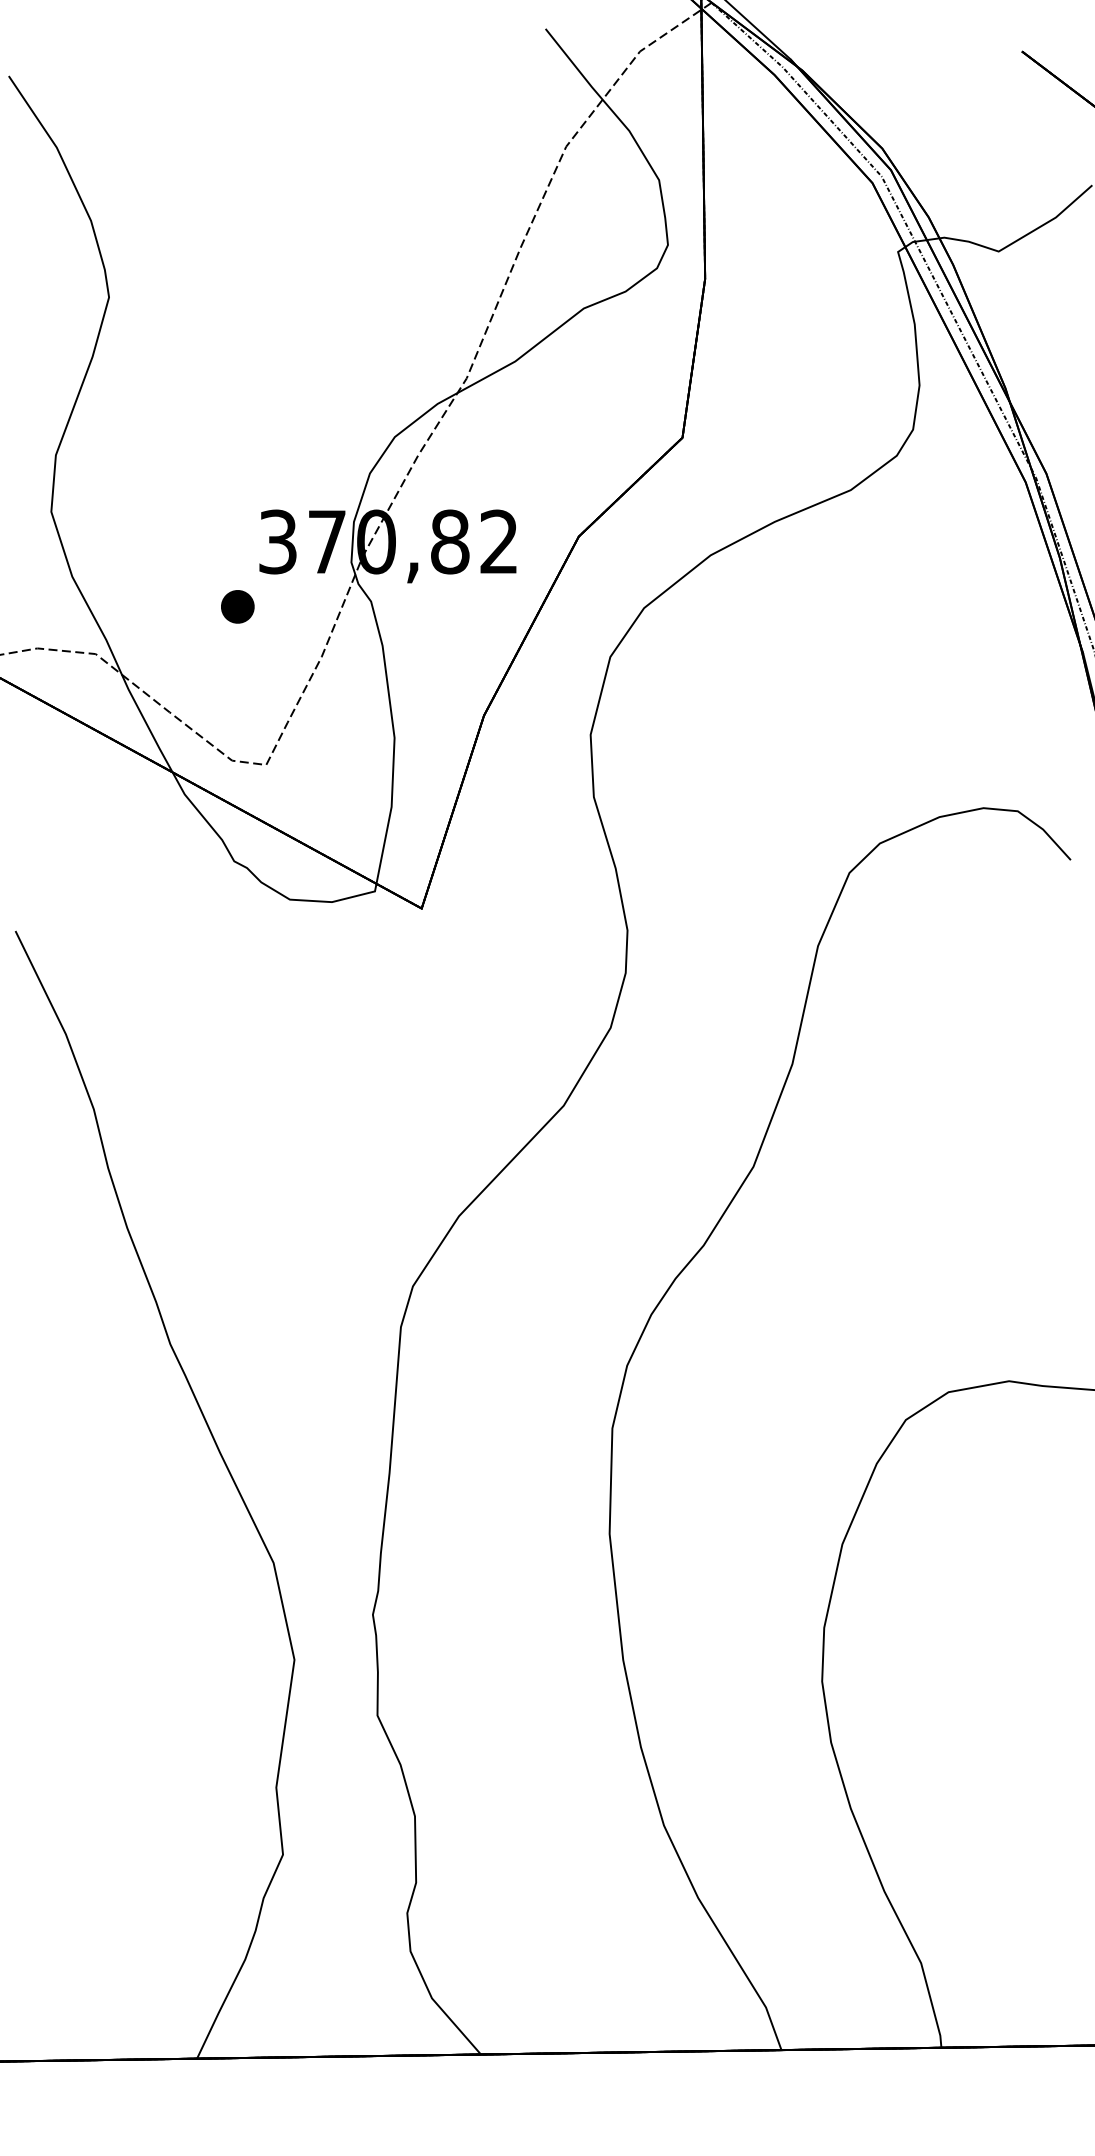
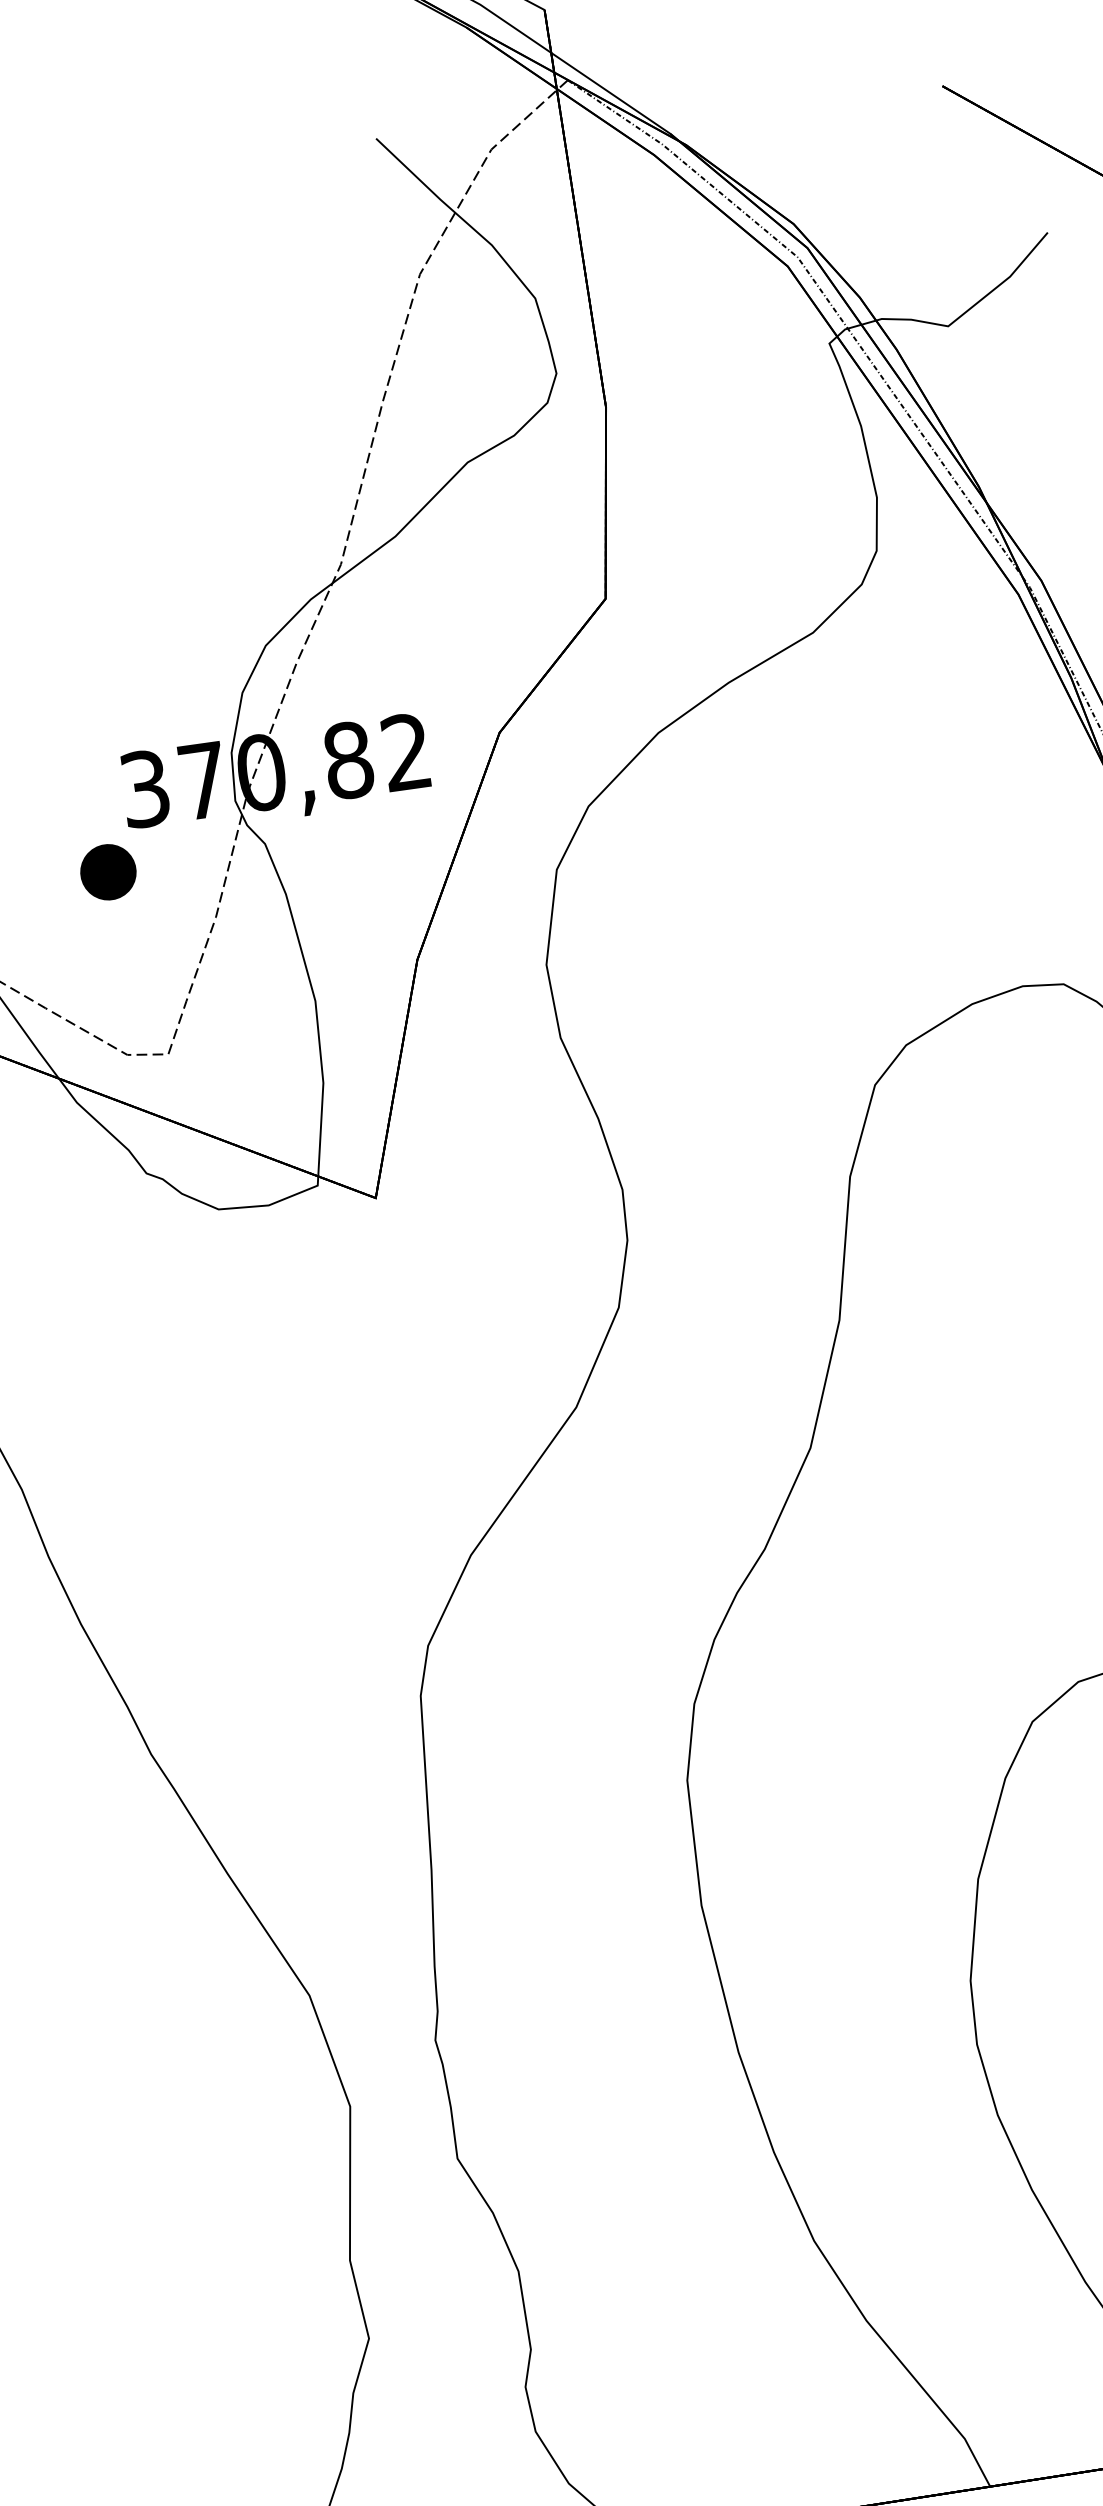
part: (237, 606) -> (108, 871), size x1.4

